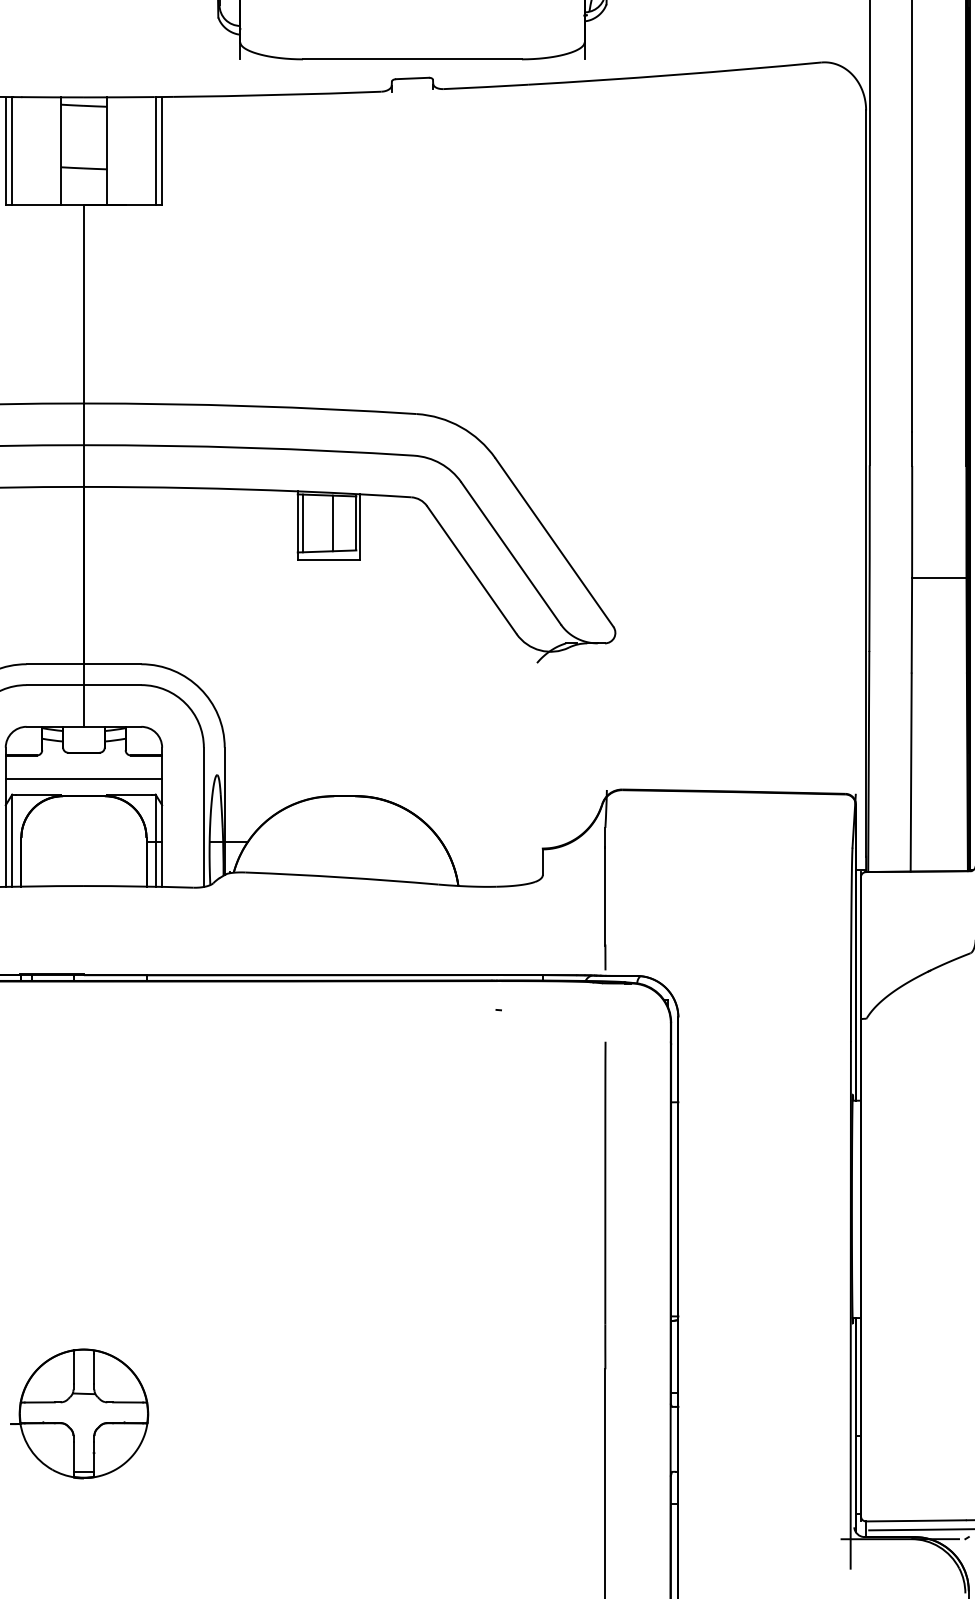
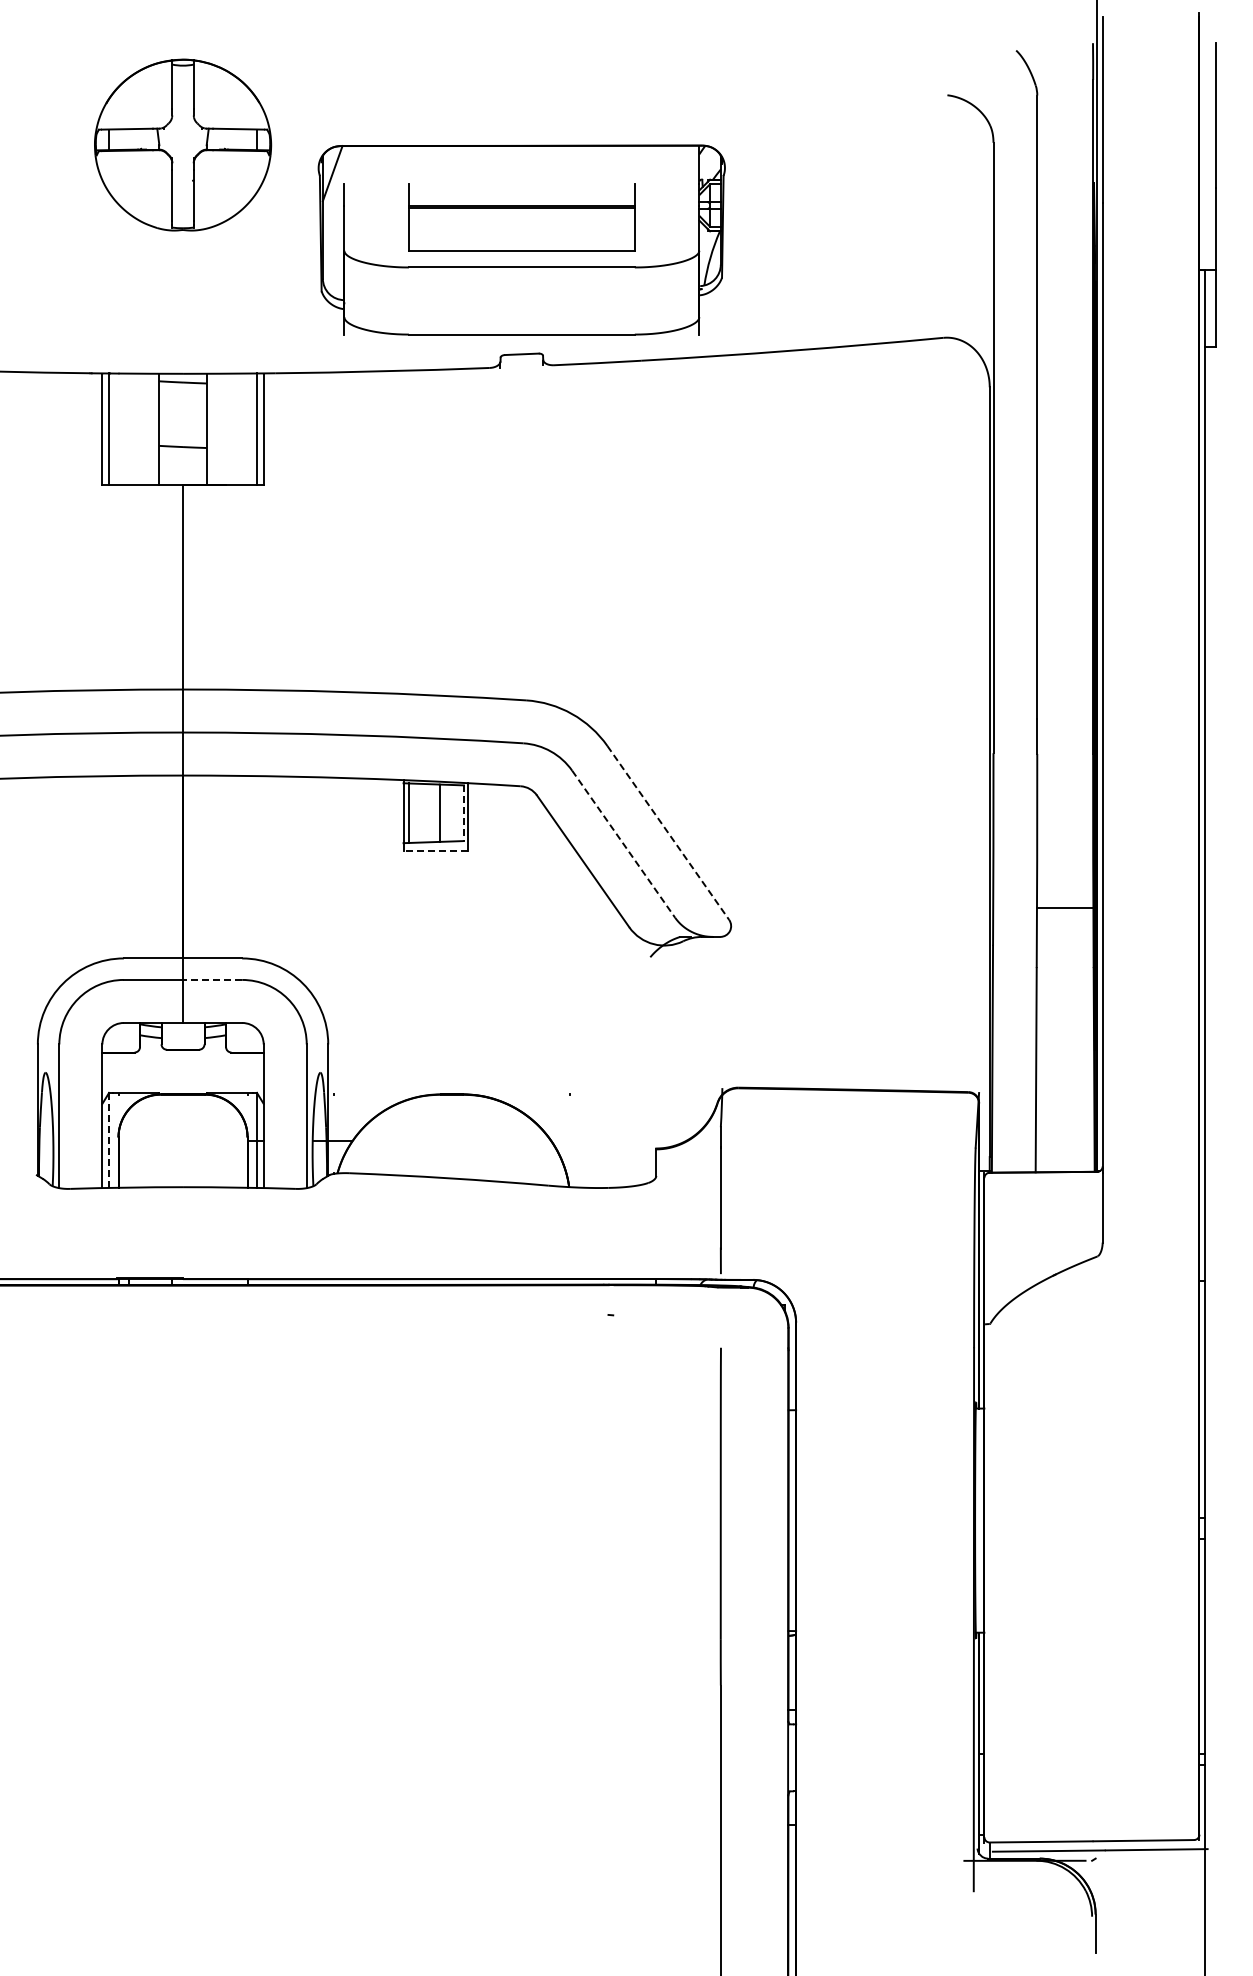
line: (355, 523) -> (463, 813), solid -> dashed
line: (554, 543) -> (668, 833), solid -> dashed
line: (511, 553) -> (623, 844), solid -> dashed
line: (328, 559) -> (435, 850), solid -> dashed
line: (938, 578) -> (1064, 908), moved
line: (112, 684) -> (212, 979), solid -> dashed
line: (83, 778) -> (182, 1076), removed
line: (12, 840) -> (109, 1140), solid -> dashed
part: (79, 1413) -> (178, 1731), removed

